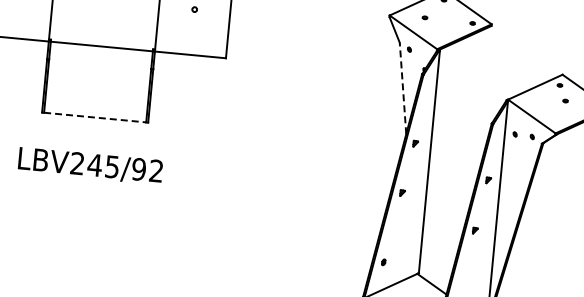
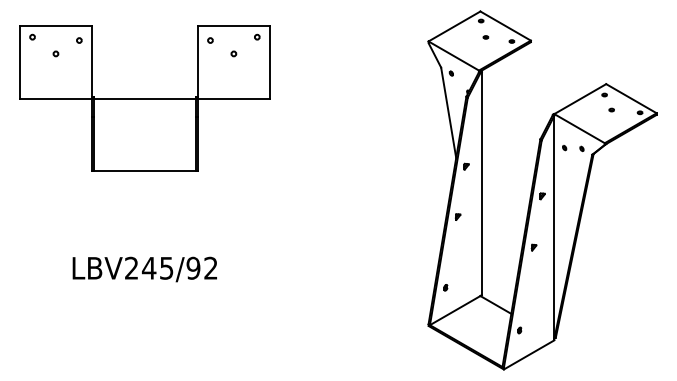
part: (424, 17) -> (485, 37), moved
line: (402, 88) -> (448, 112), dashed -> solid
line: (95, 117) -> (145, 170), dashed -> solid
text: (90, 166) -> (144, 269), moved

